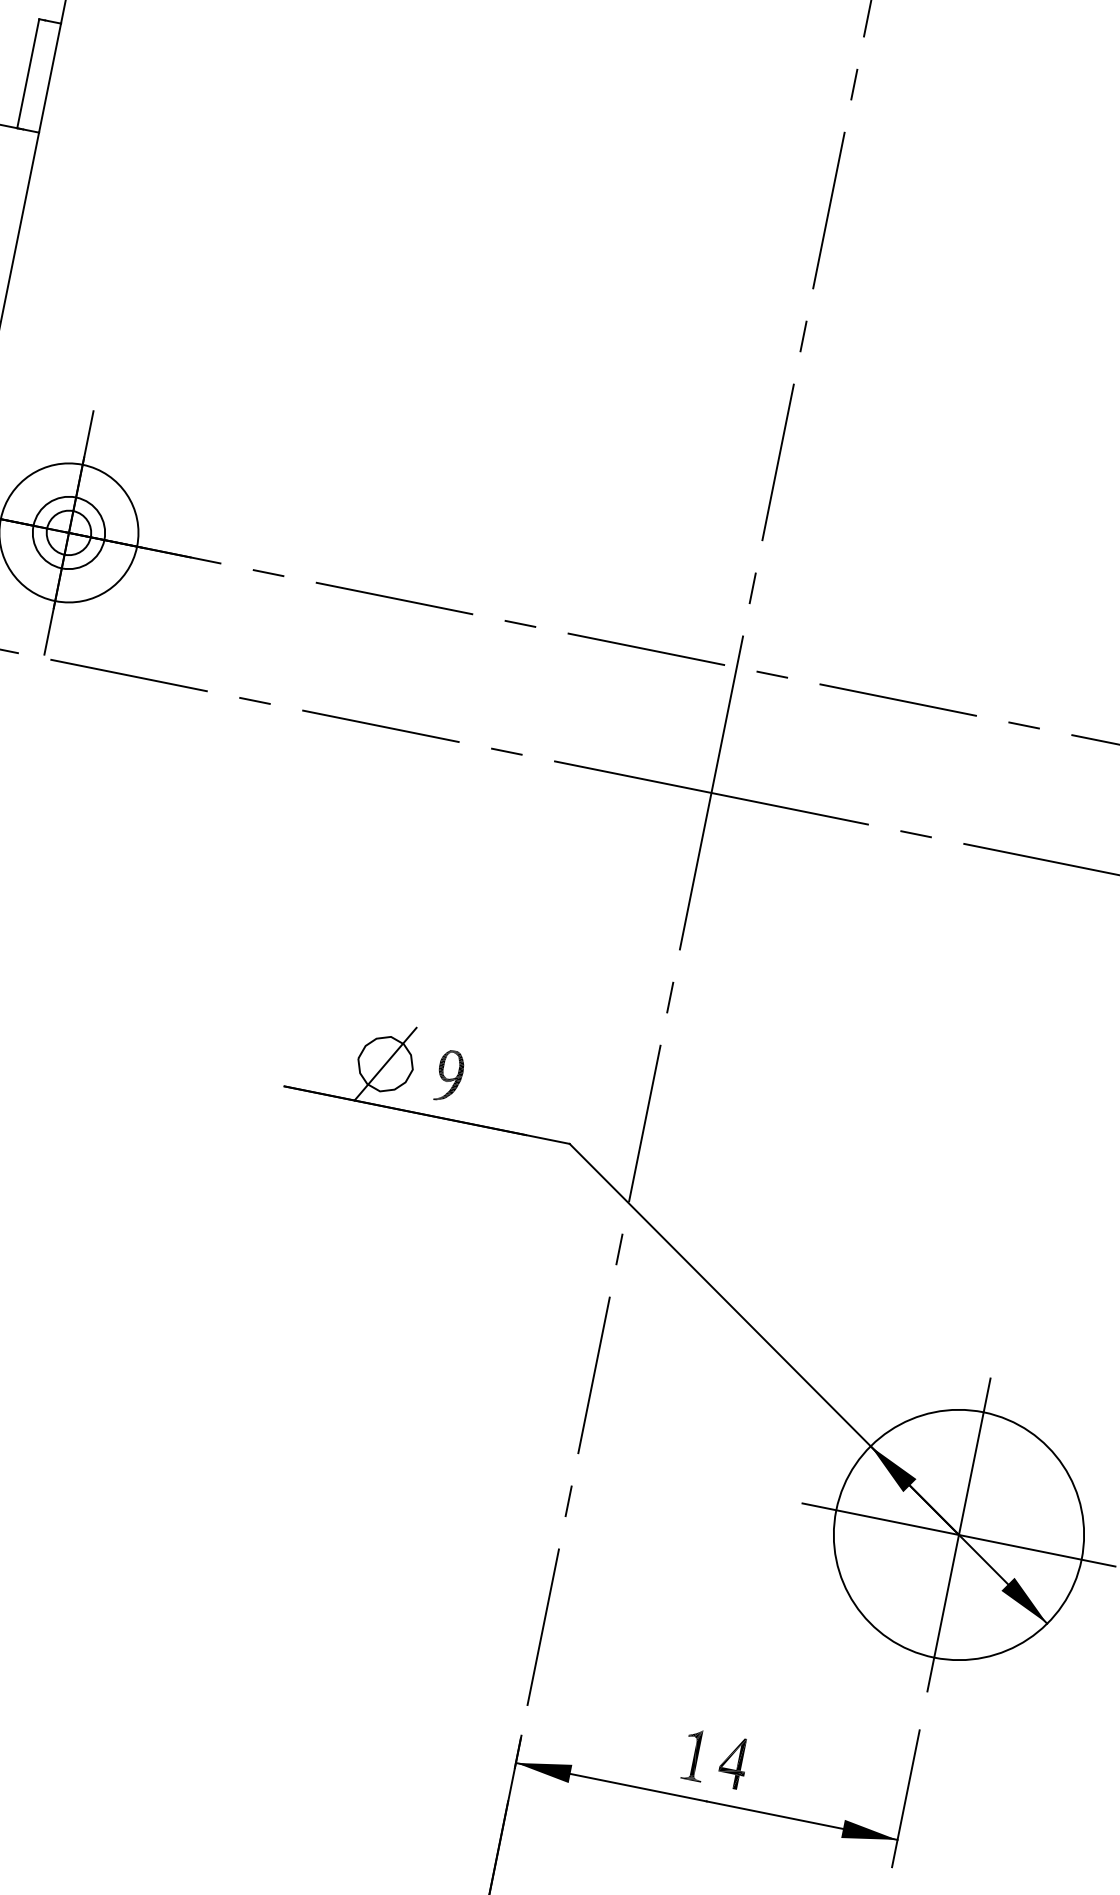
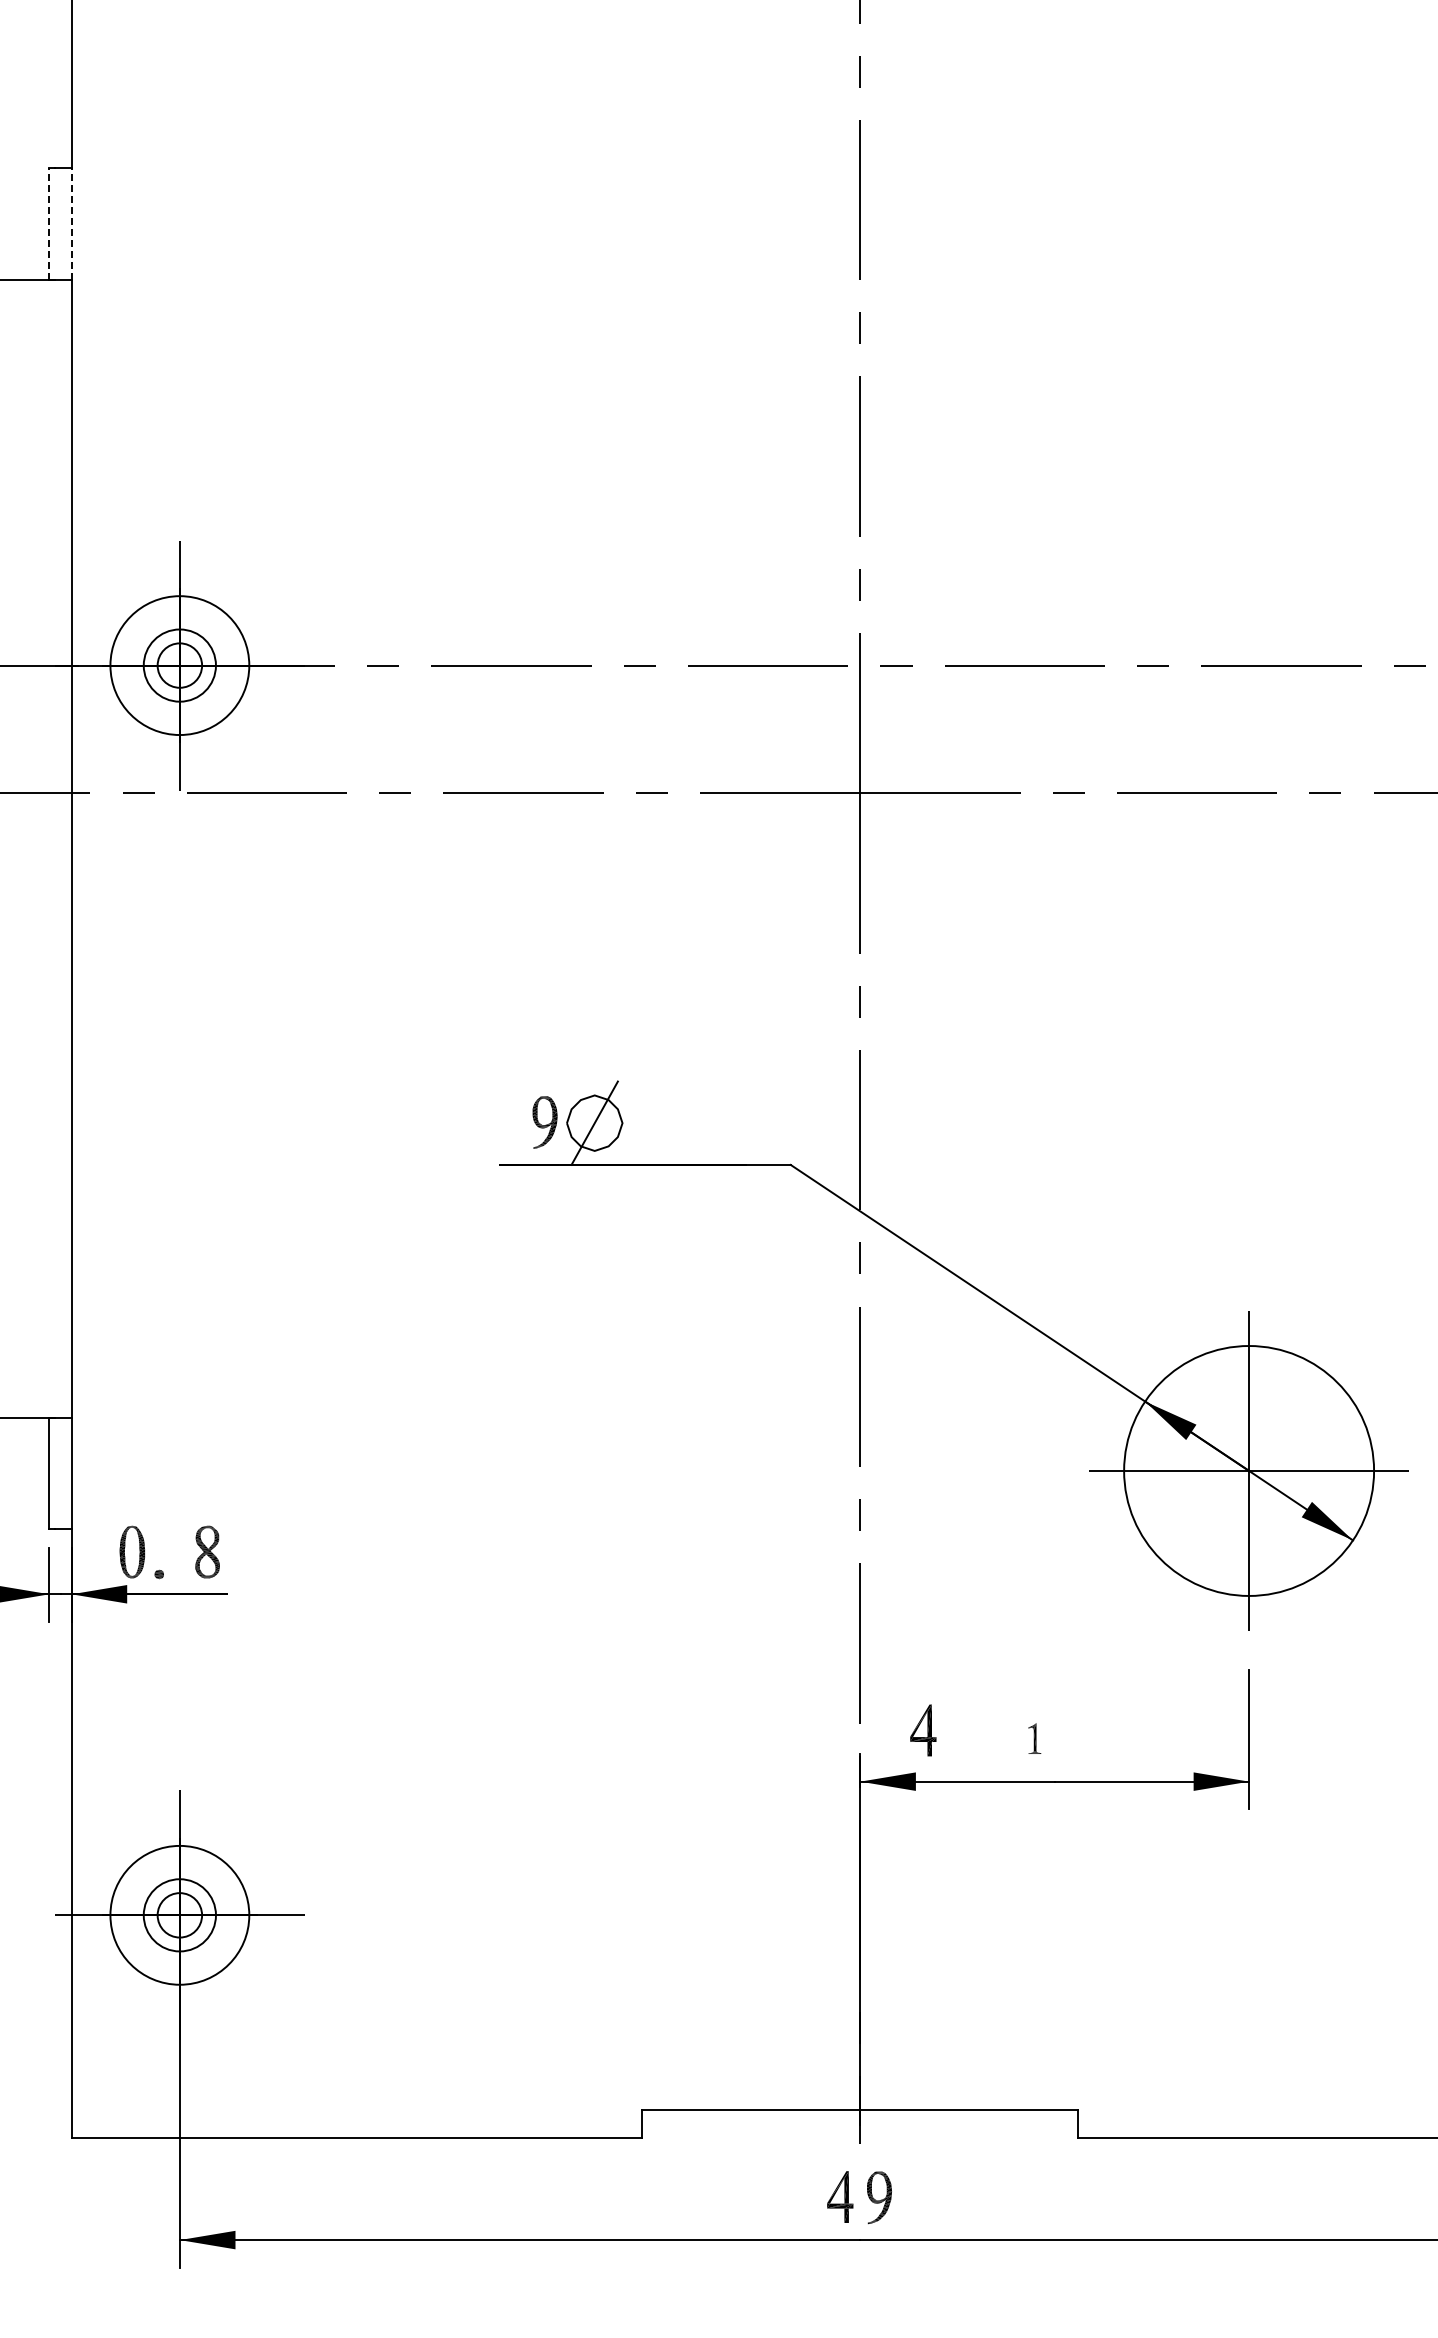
line: (28, 74) -> (49, 224), solid -> dashed
line: (49, 78) -> (71, 224), solid -> dashed
part: (449, 1076) -> (544, 1122), moved
part: (695, 1755) -> (1034, 1738), size x0.6
part: (733, 1762) -> (923, 1730), moved

